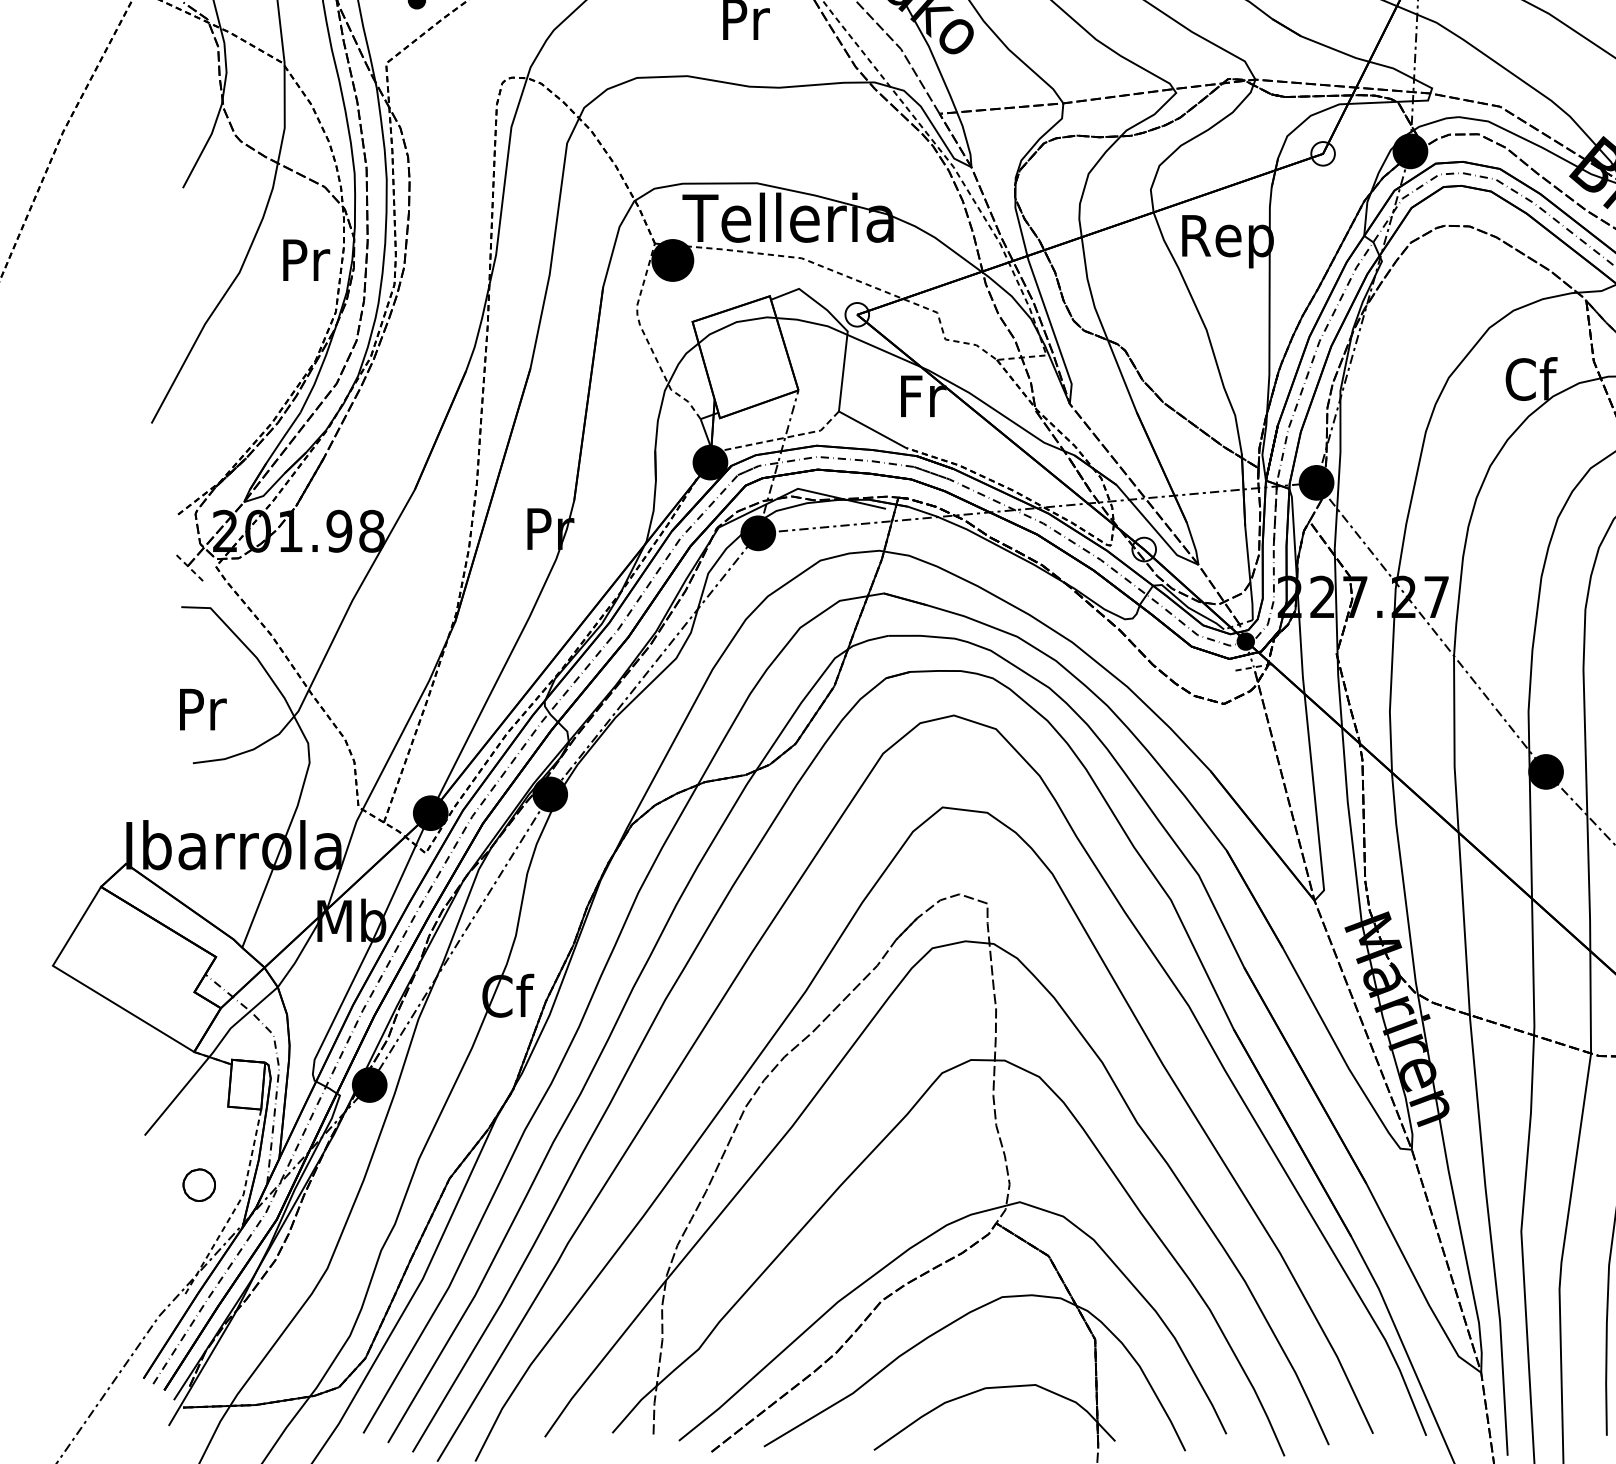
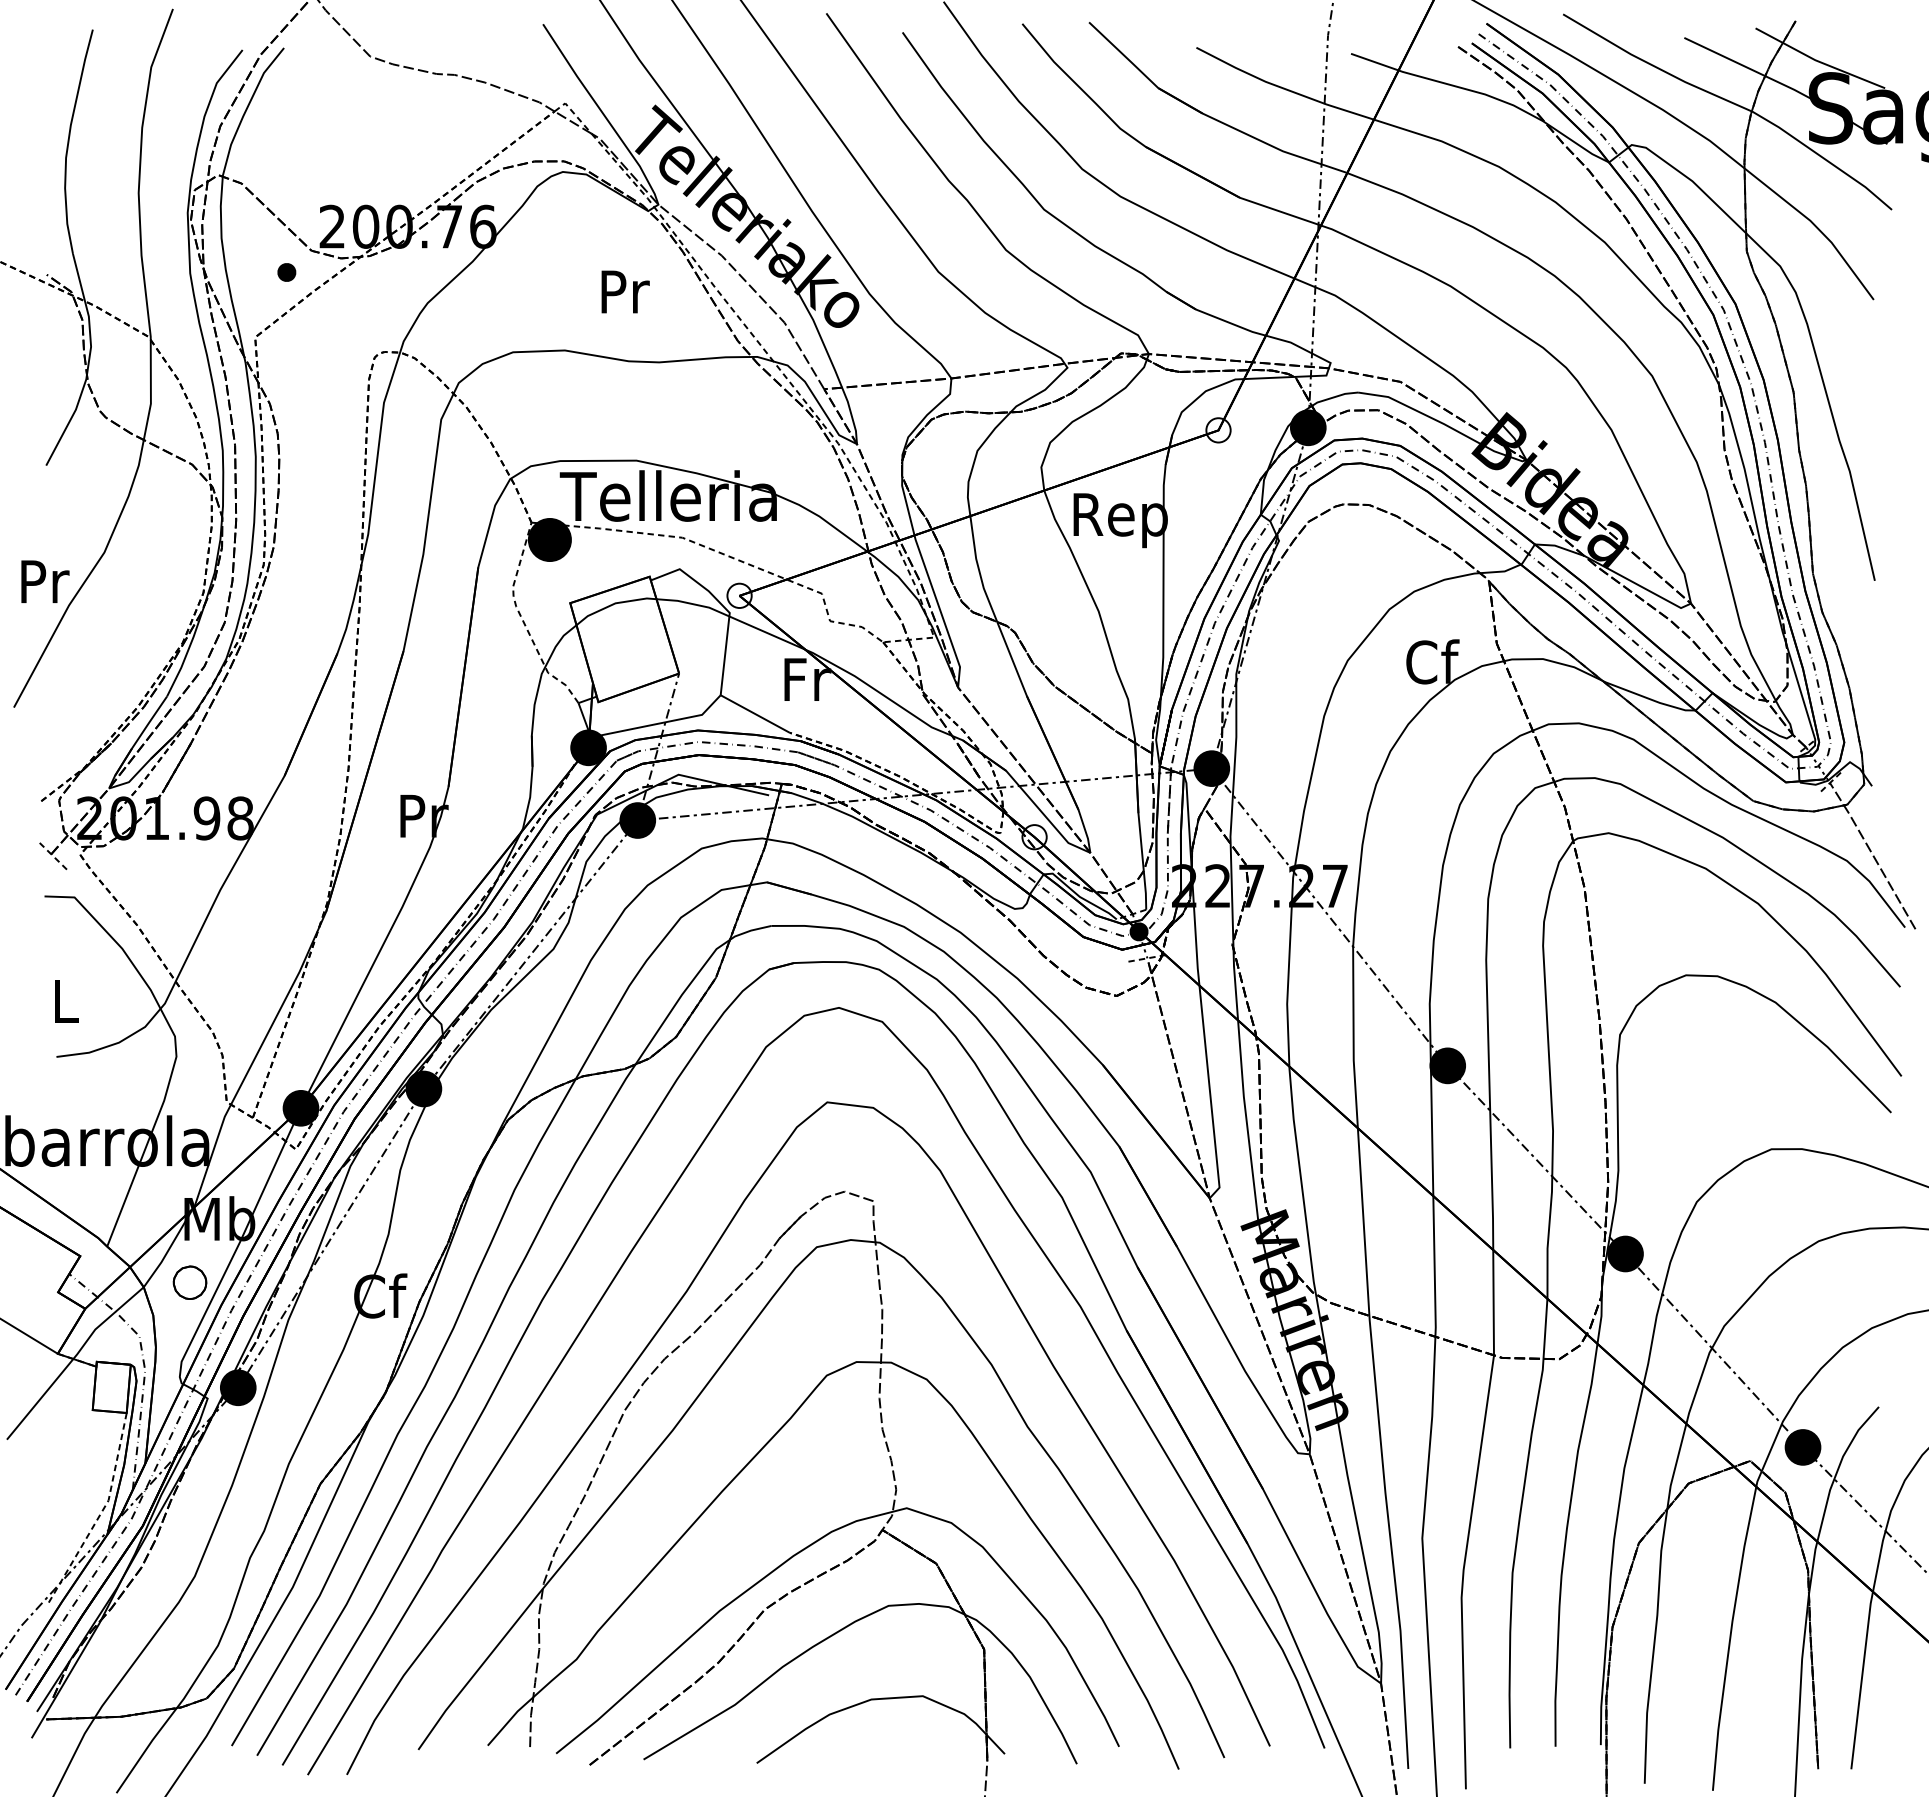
text: (306, 259) -> (45, 581), moved
line: (780, 438) -> (660, 723), dashed -> solid
text: (203, 709) -> (67, 1001), Pr -> L
part: (198, 1184) -> (189, 1282), moved

